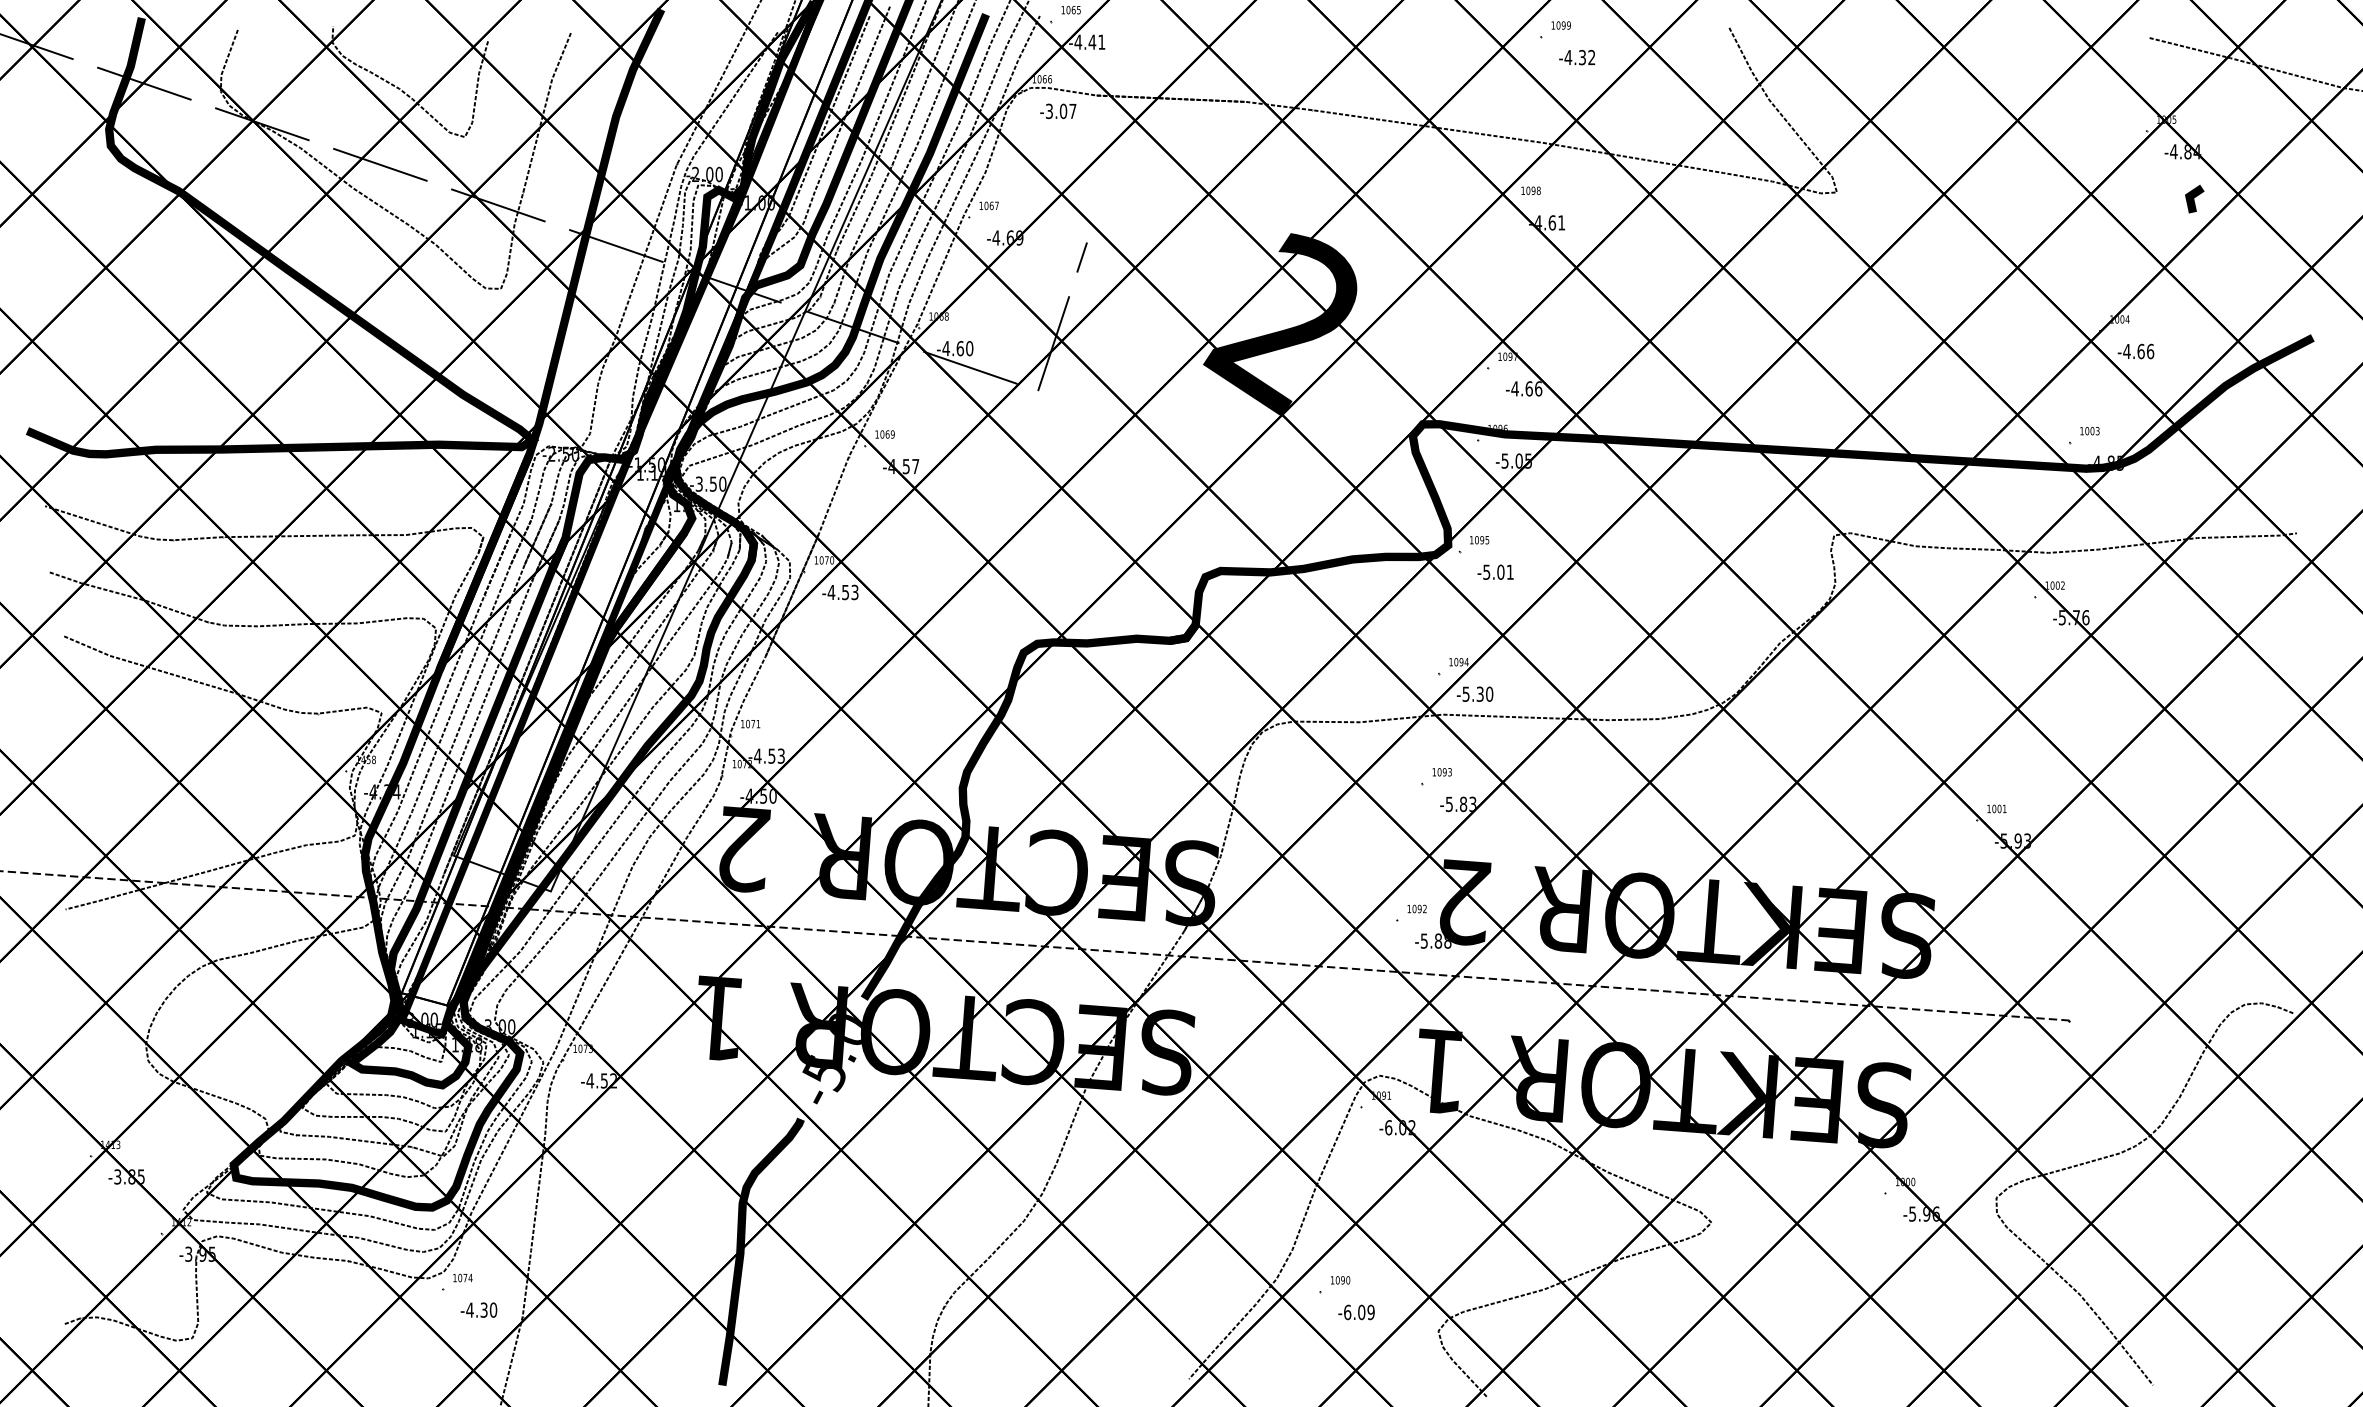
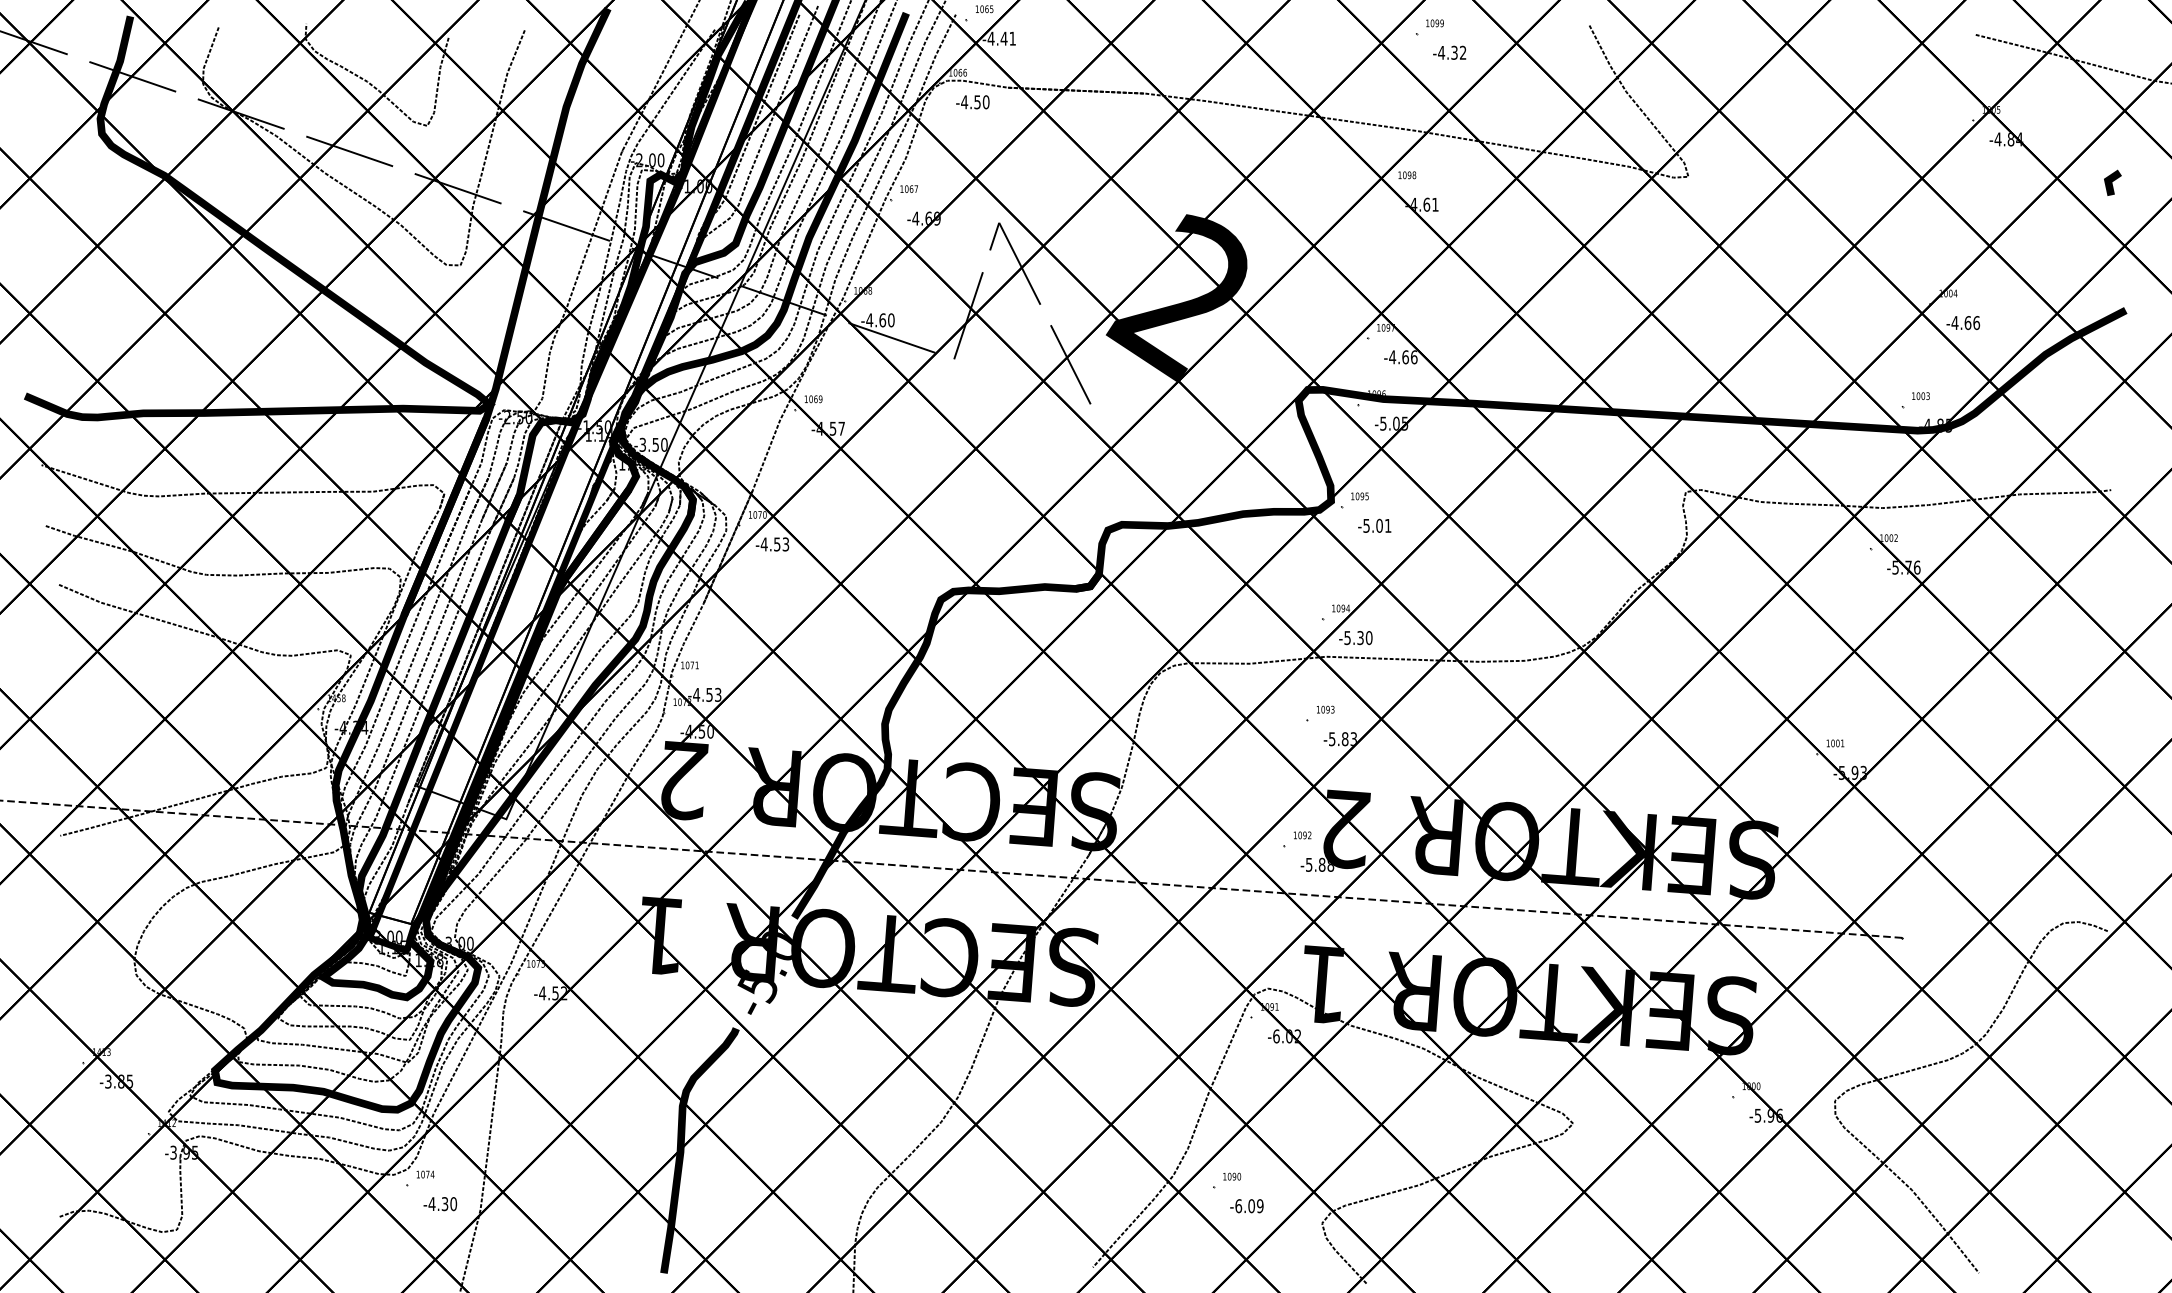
text: (1060, 111) -> (974, 102), -3.07 -> -4.50
line: (2194, 199) -> (2112, 183), moved
line: (1136, 341) -> (1044, 313), added

